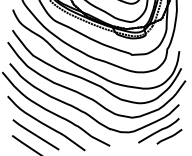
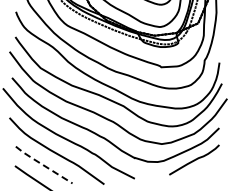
line: (35, 135) -> (43, 165), solid -> dashed
line: (169, 136) -> (207, 167), removed

